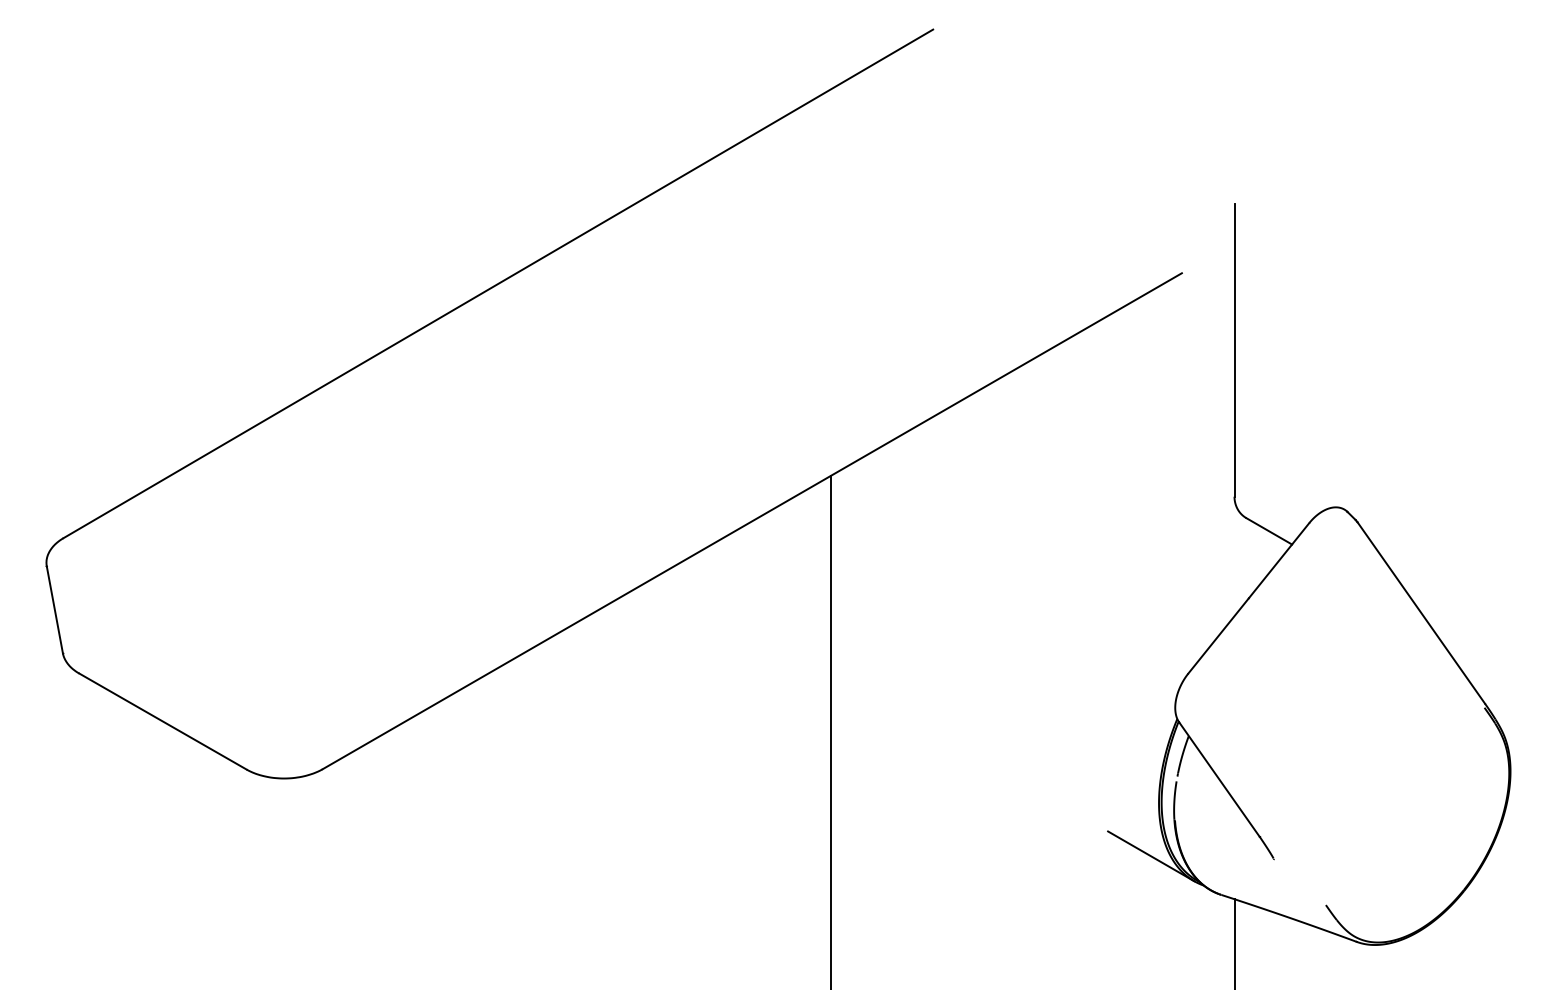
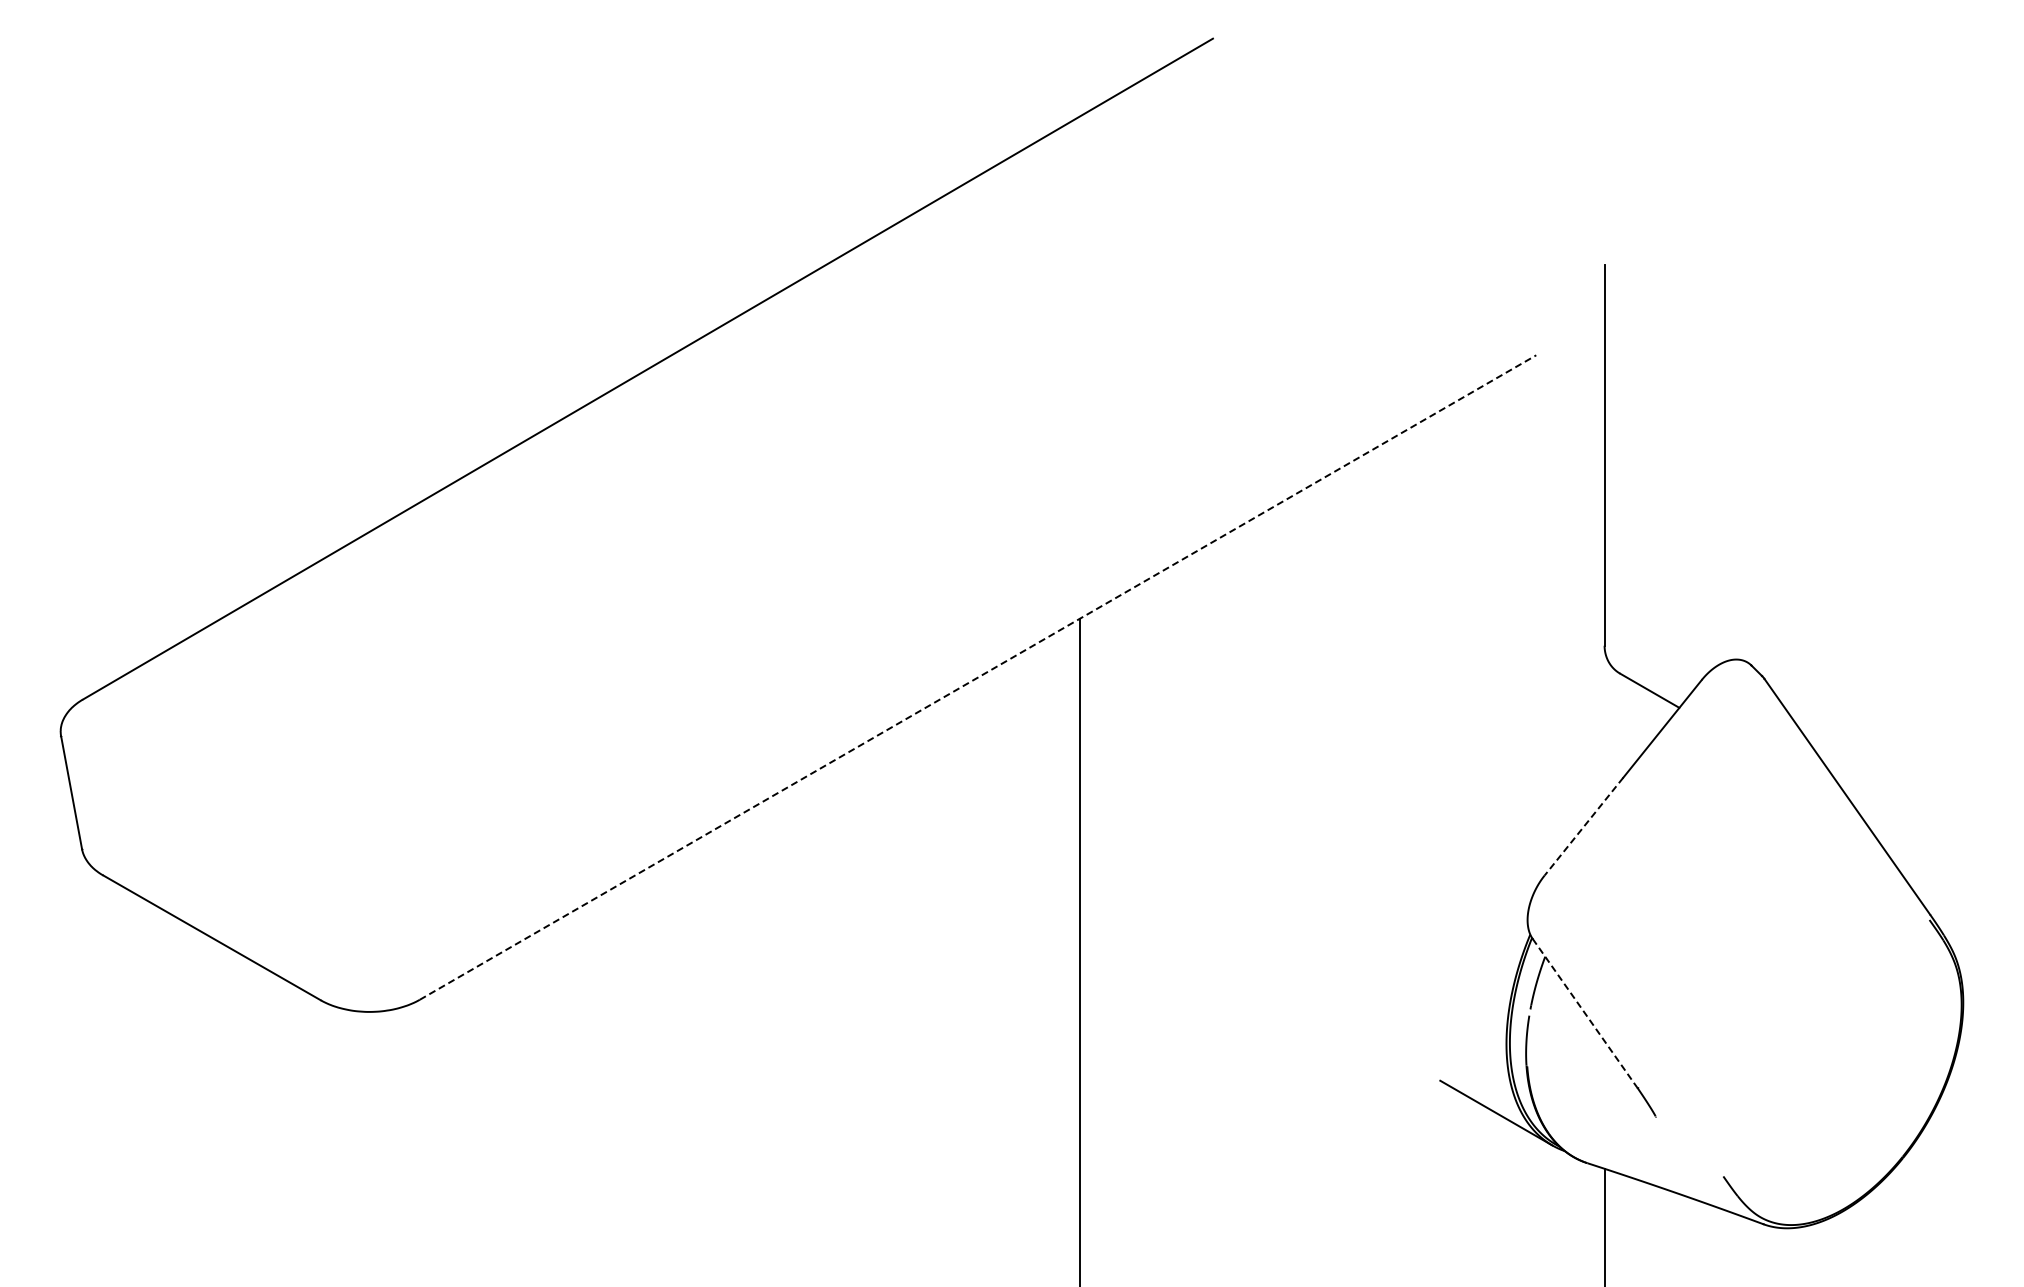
line: (752, 521) -> (978, 677), solid -> dashed
line: (1219, 635) -> (1584, 826), solid -> dashed
line: (1219, 779) -> (1584, 1013), solid -> dashed

